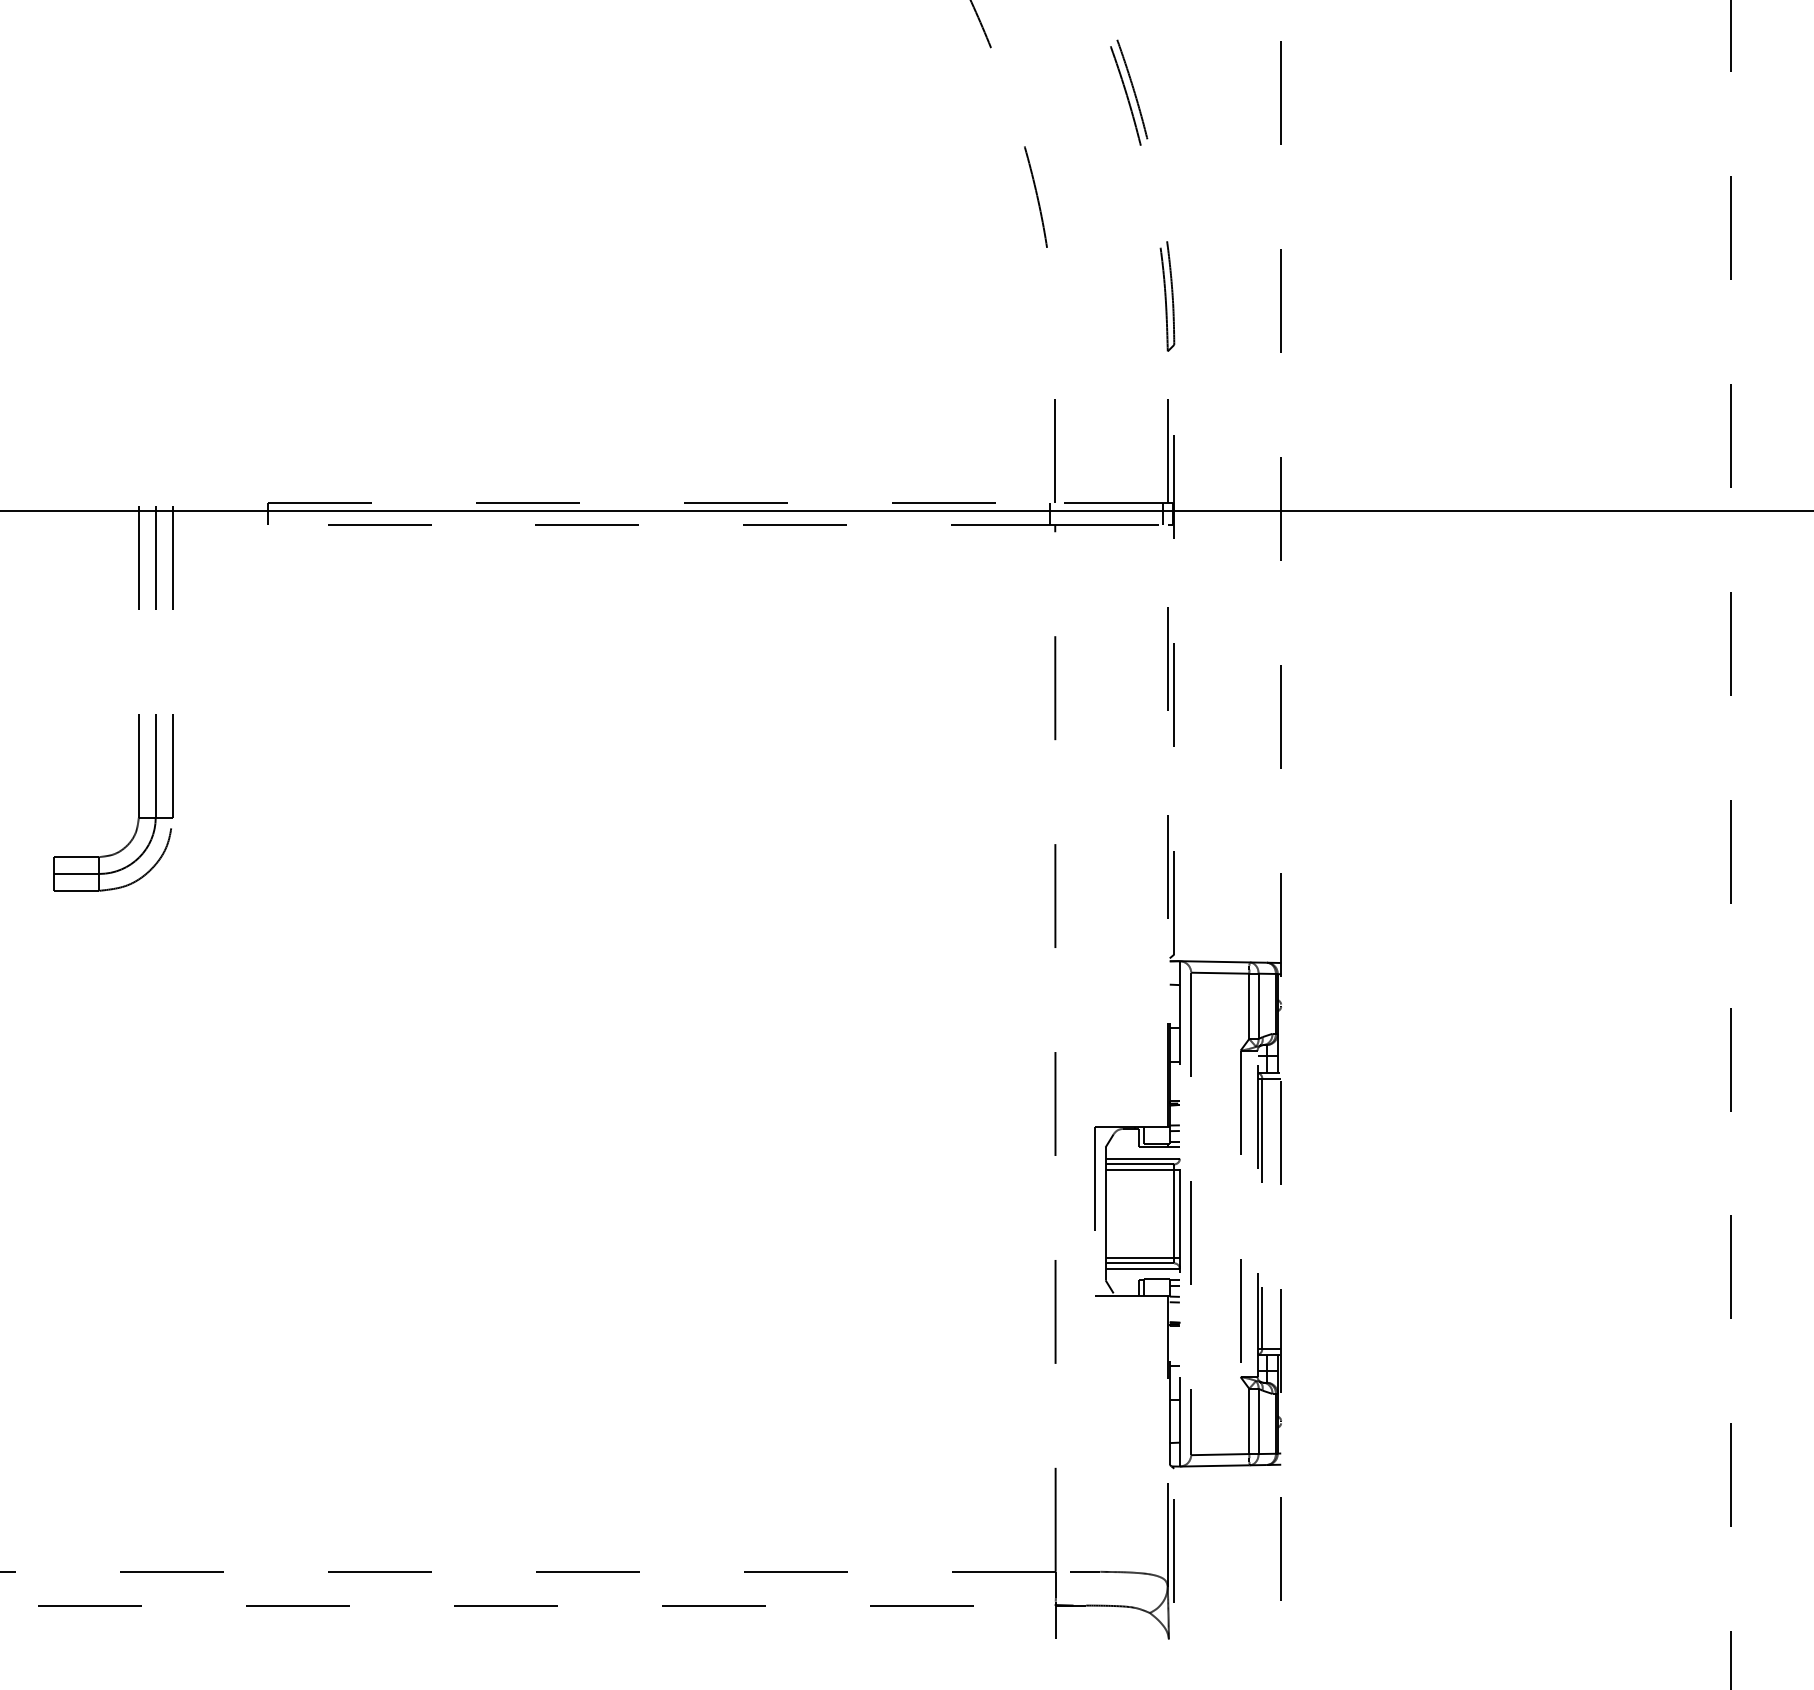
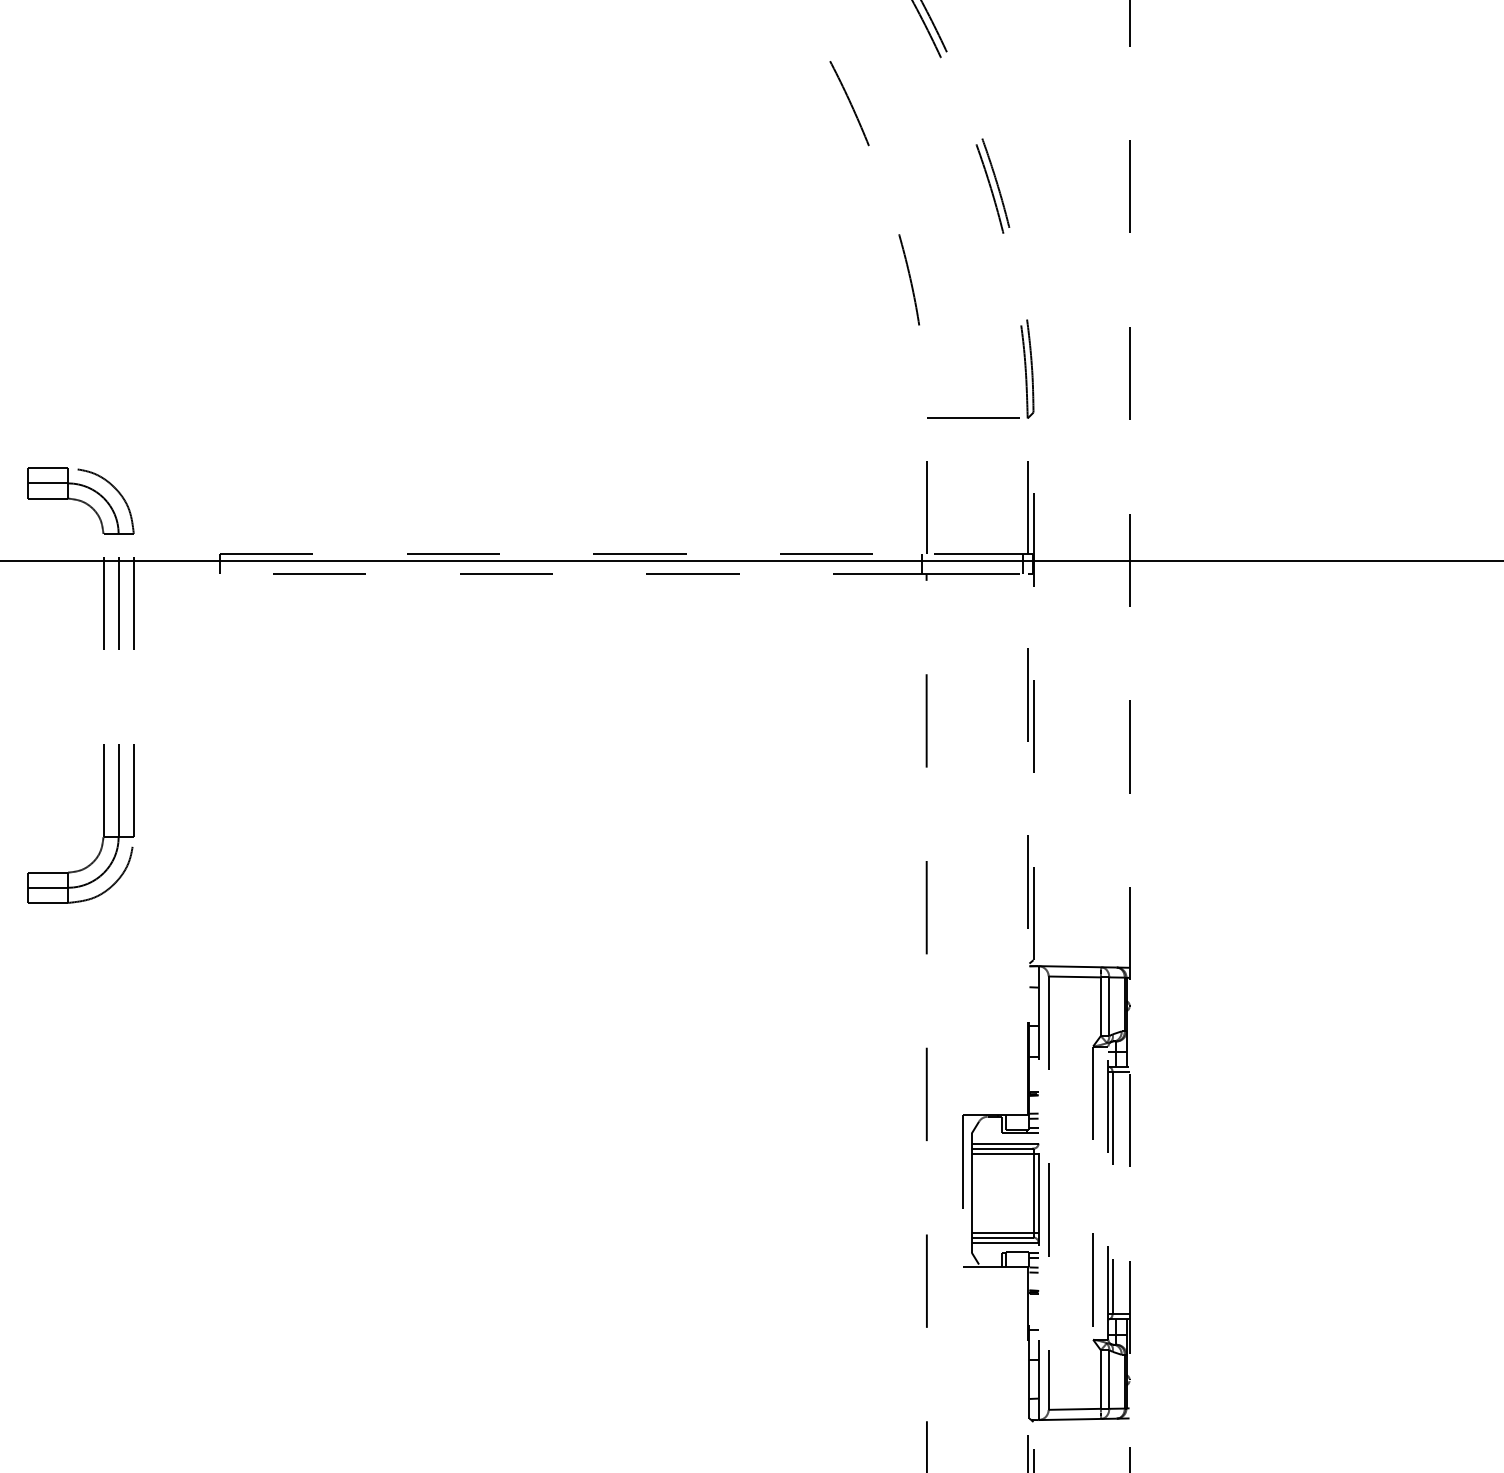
line: (1106, 350) -> (972, 417), added
part: (113, 443) -> (80, 501), added

